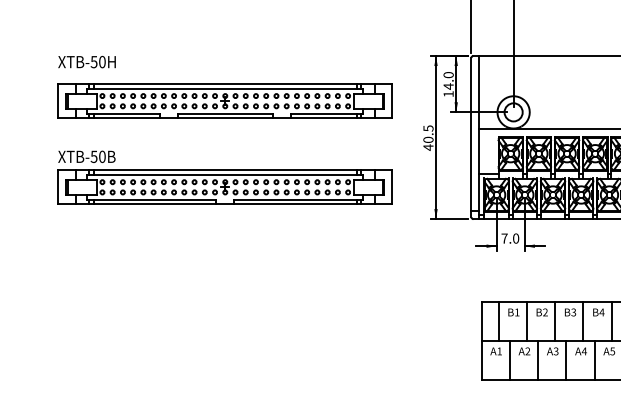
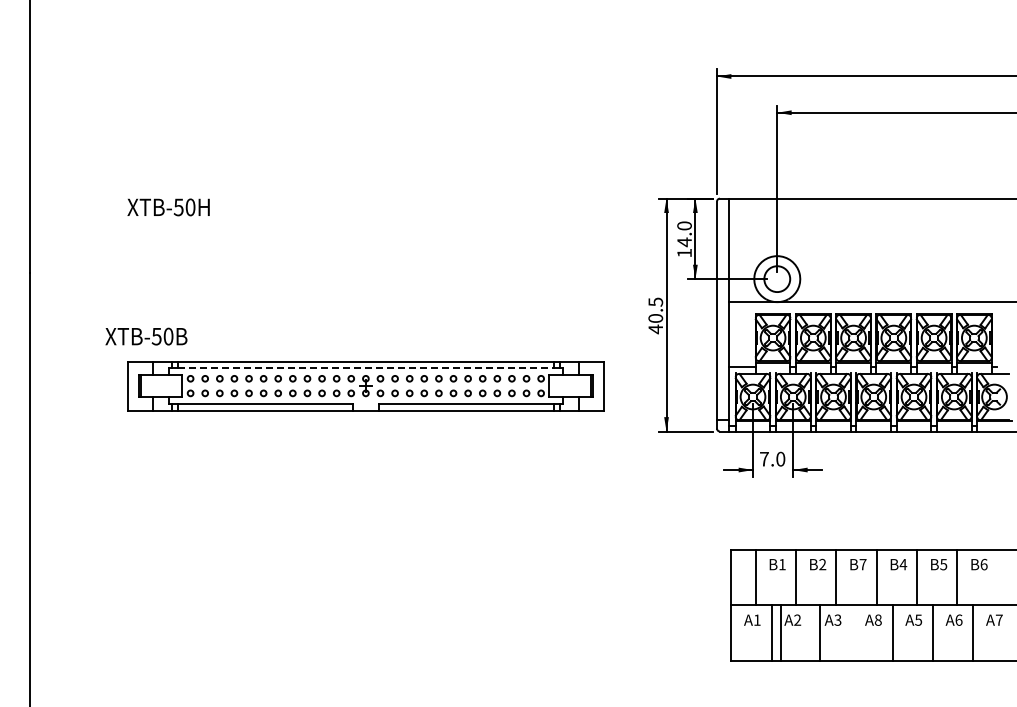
part: (225, 101) -> (365, 263), removed
text: (86, 156) -> (146, 336), moved
line: (225, 175) -> (366, 368), solid -> dashed
text: (573, 312) -> (862, 564), B3 -> B7
text: (584, 350) -> (878, 619), A4 -> A8
line: (538, 360) -> (781, 632), moved
line: (566, 360) -> (820, 632), moved

